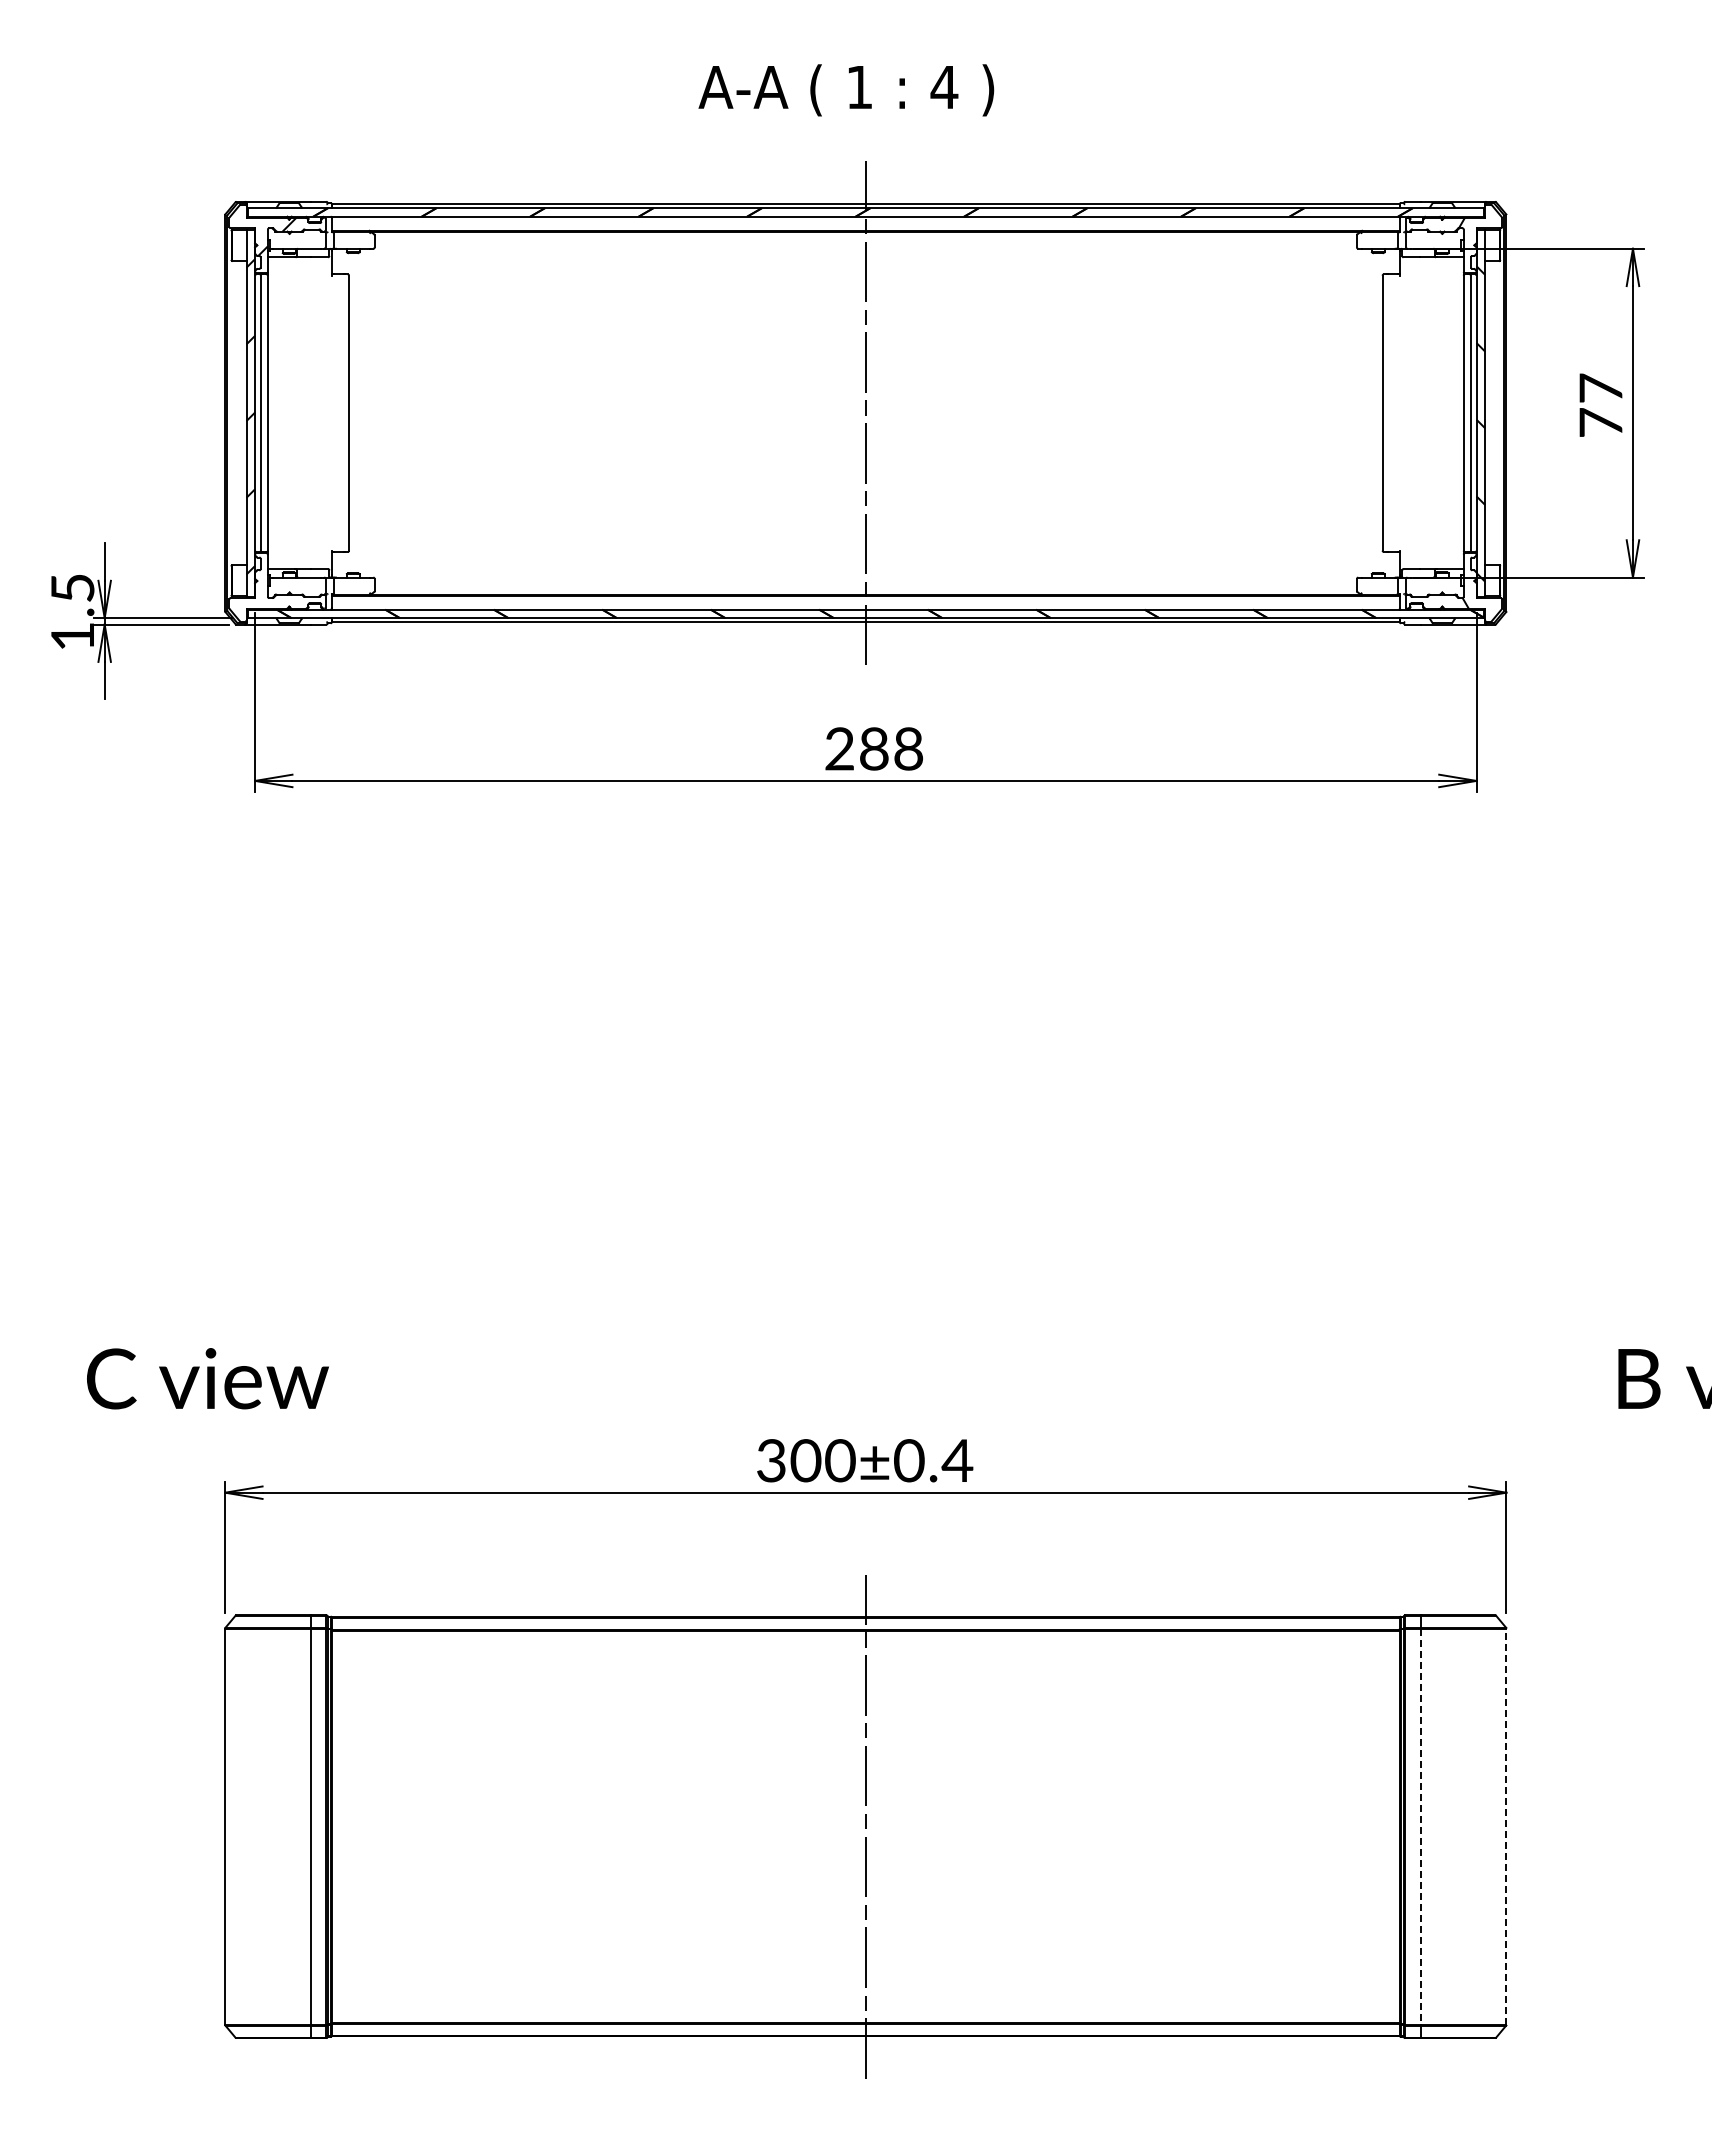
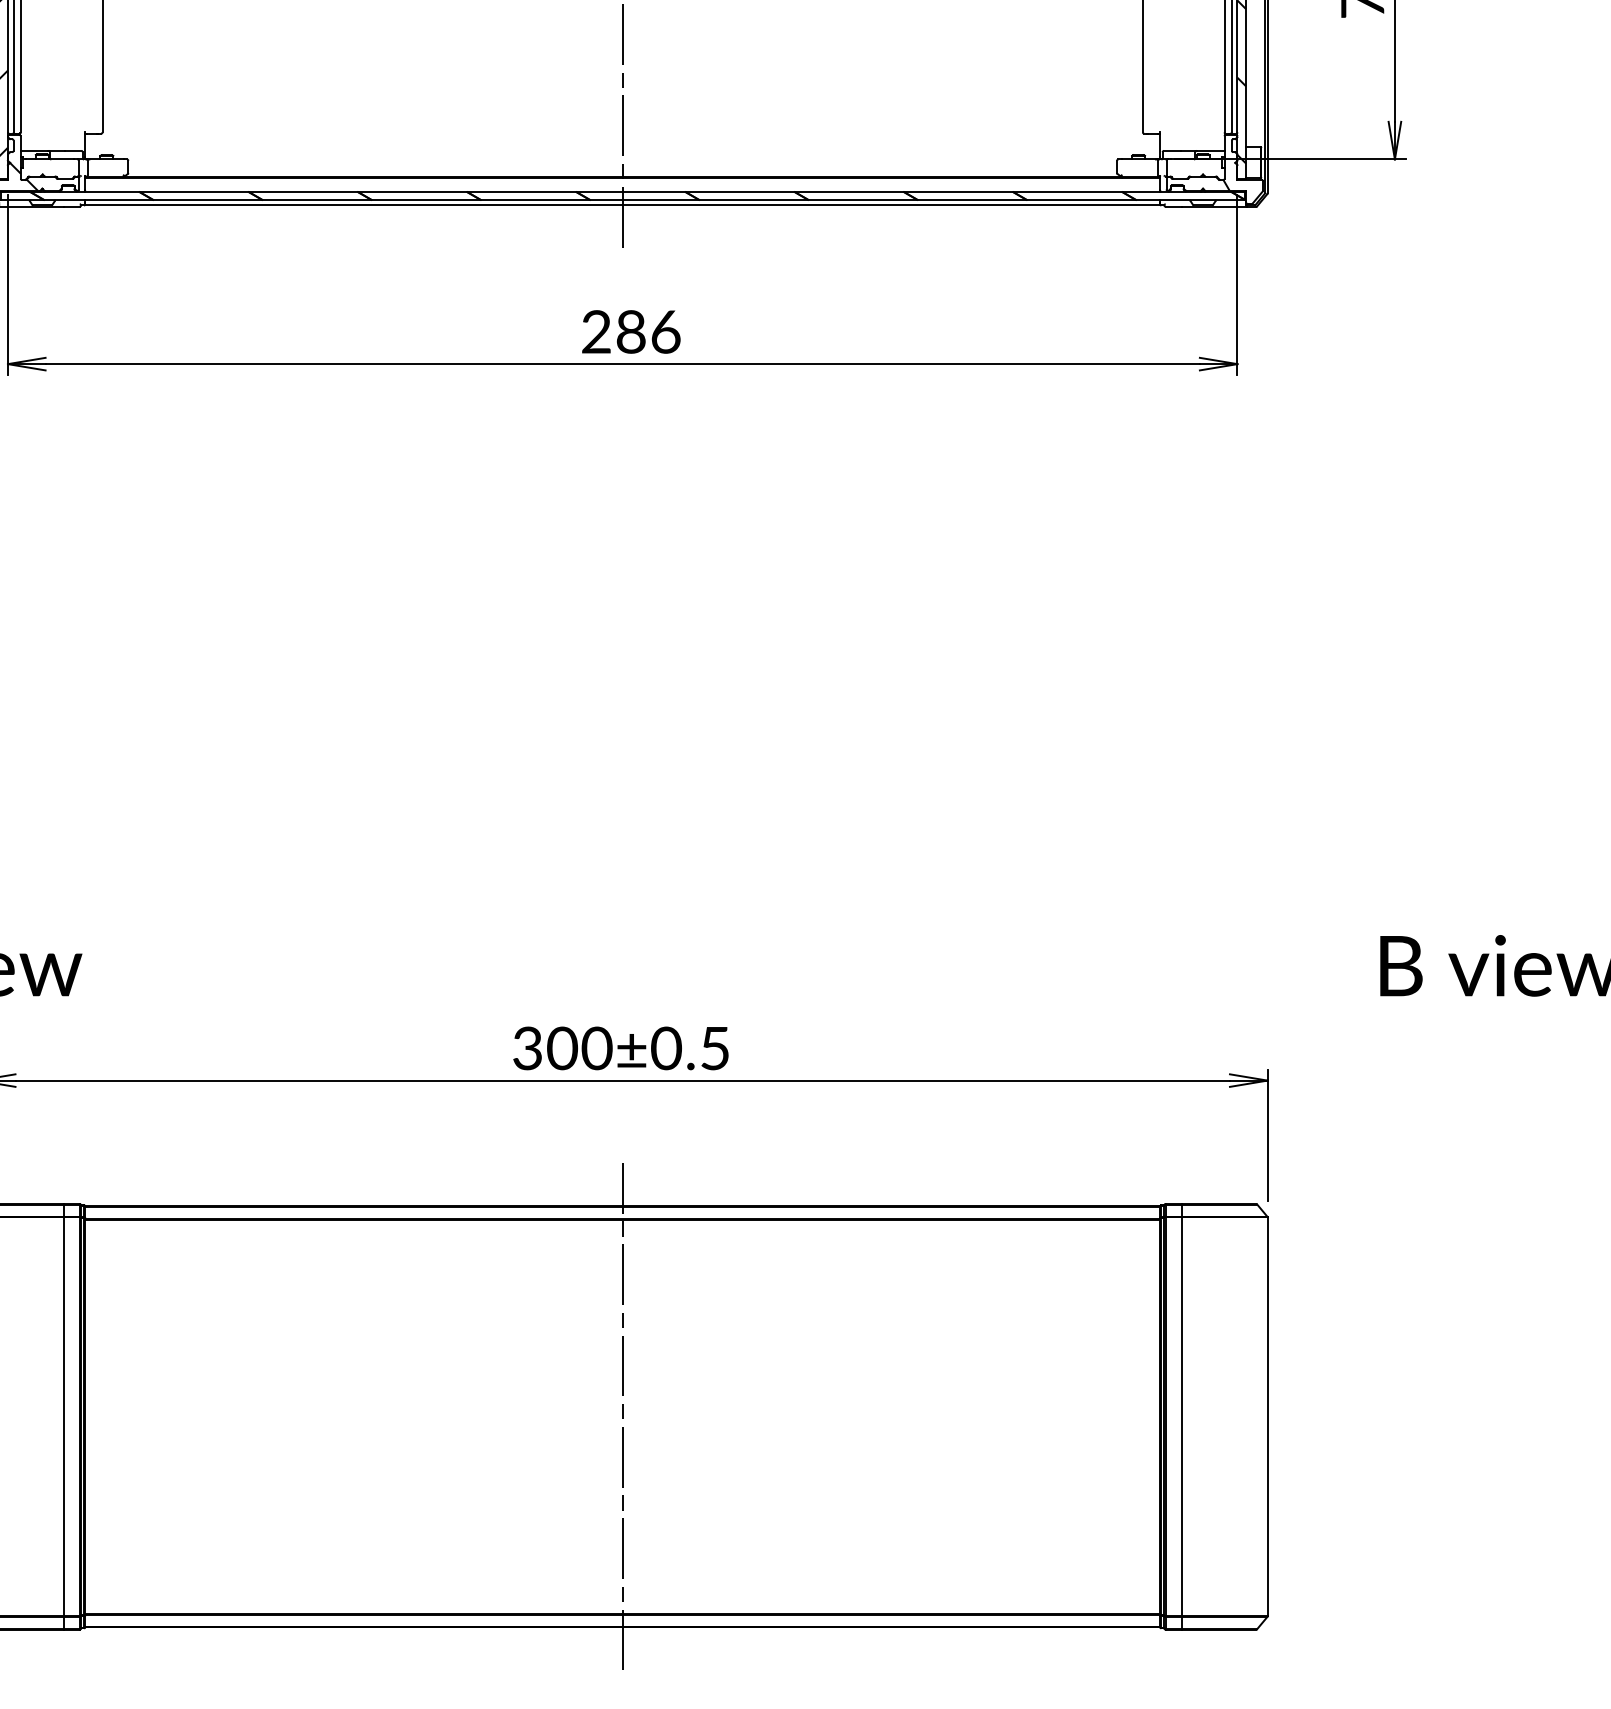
hatch: (270, 594) -> (23, 176), added
text: (908, 748) -> (665, 331), 288 -> 286
text: (957, 1460) -> (714, 1048), 300±0.4 -> 300±0.5
line: (1506, 1826) -> (1267, 1416), dashed -> solid
line: (1421, 1827) -> (1182, 1417), dashed -> solid

